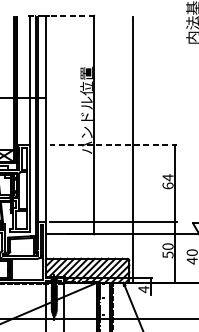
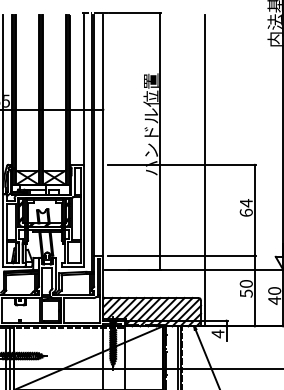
line: (73, 15) -> (135, 13), dashed -> solid
line: (113, 144) -> (182, 164), dashed -> solid

